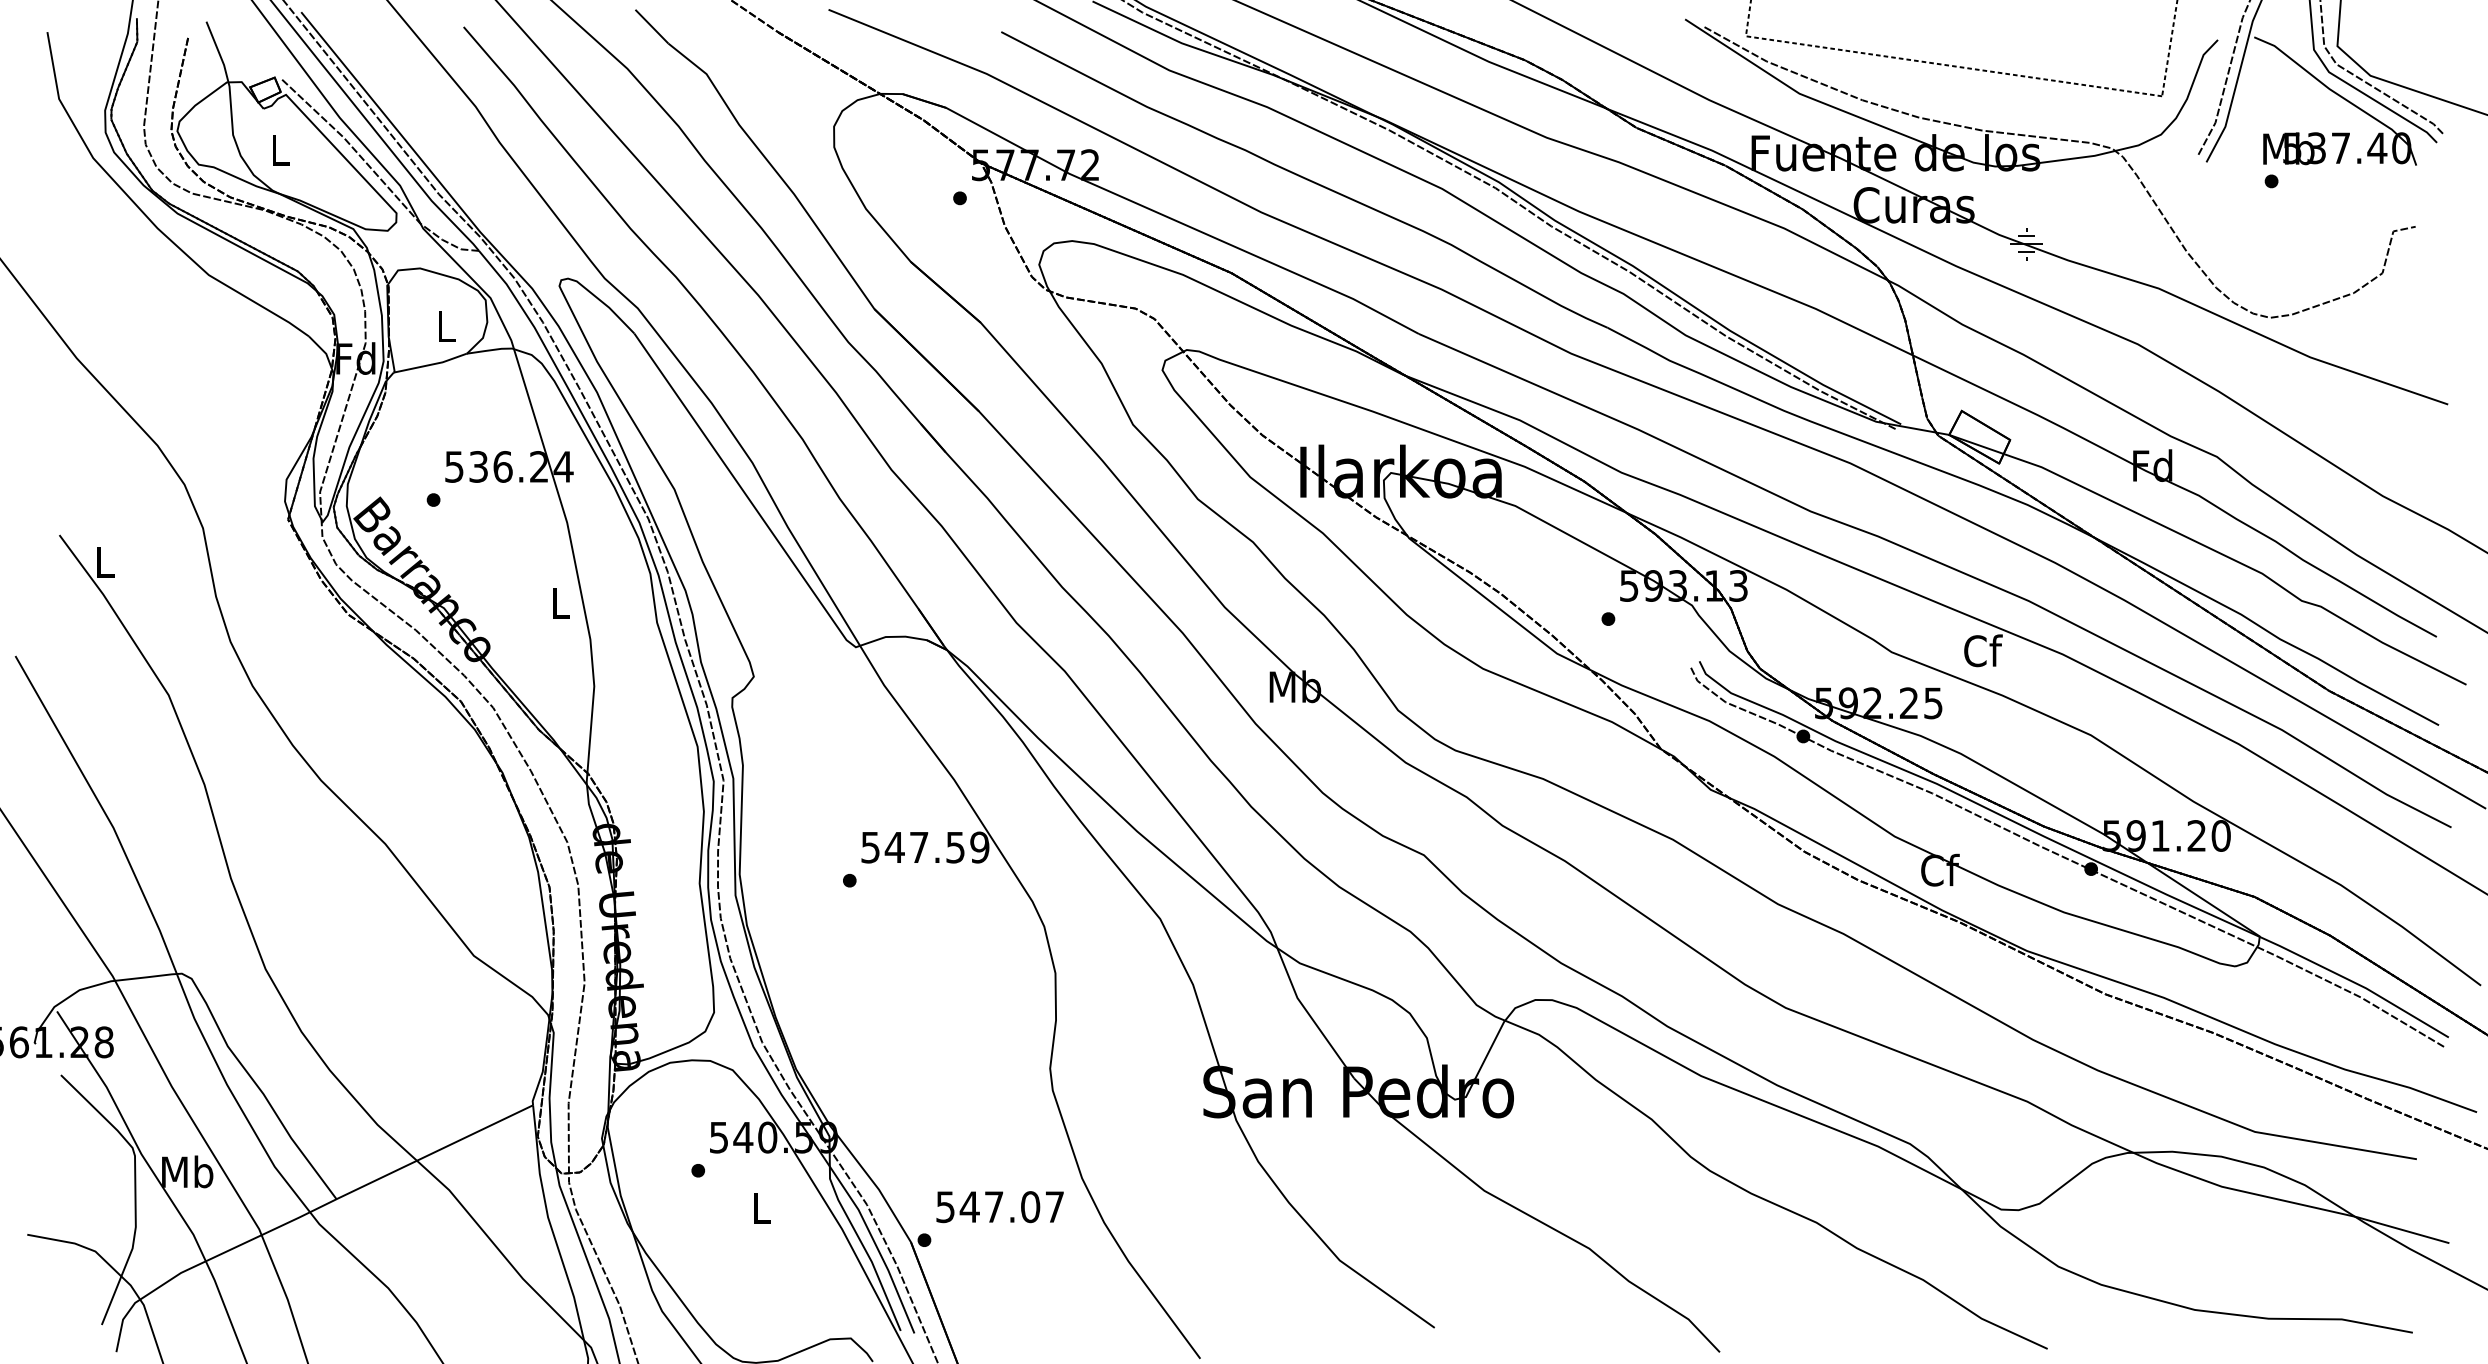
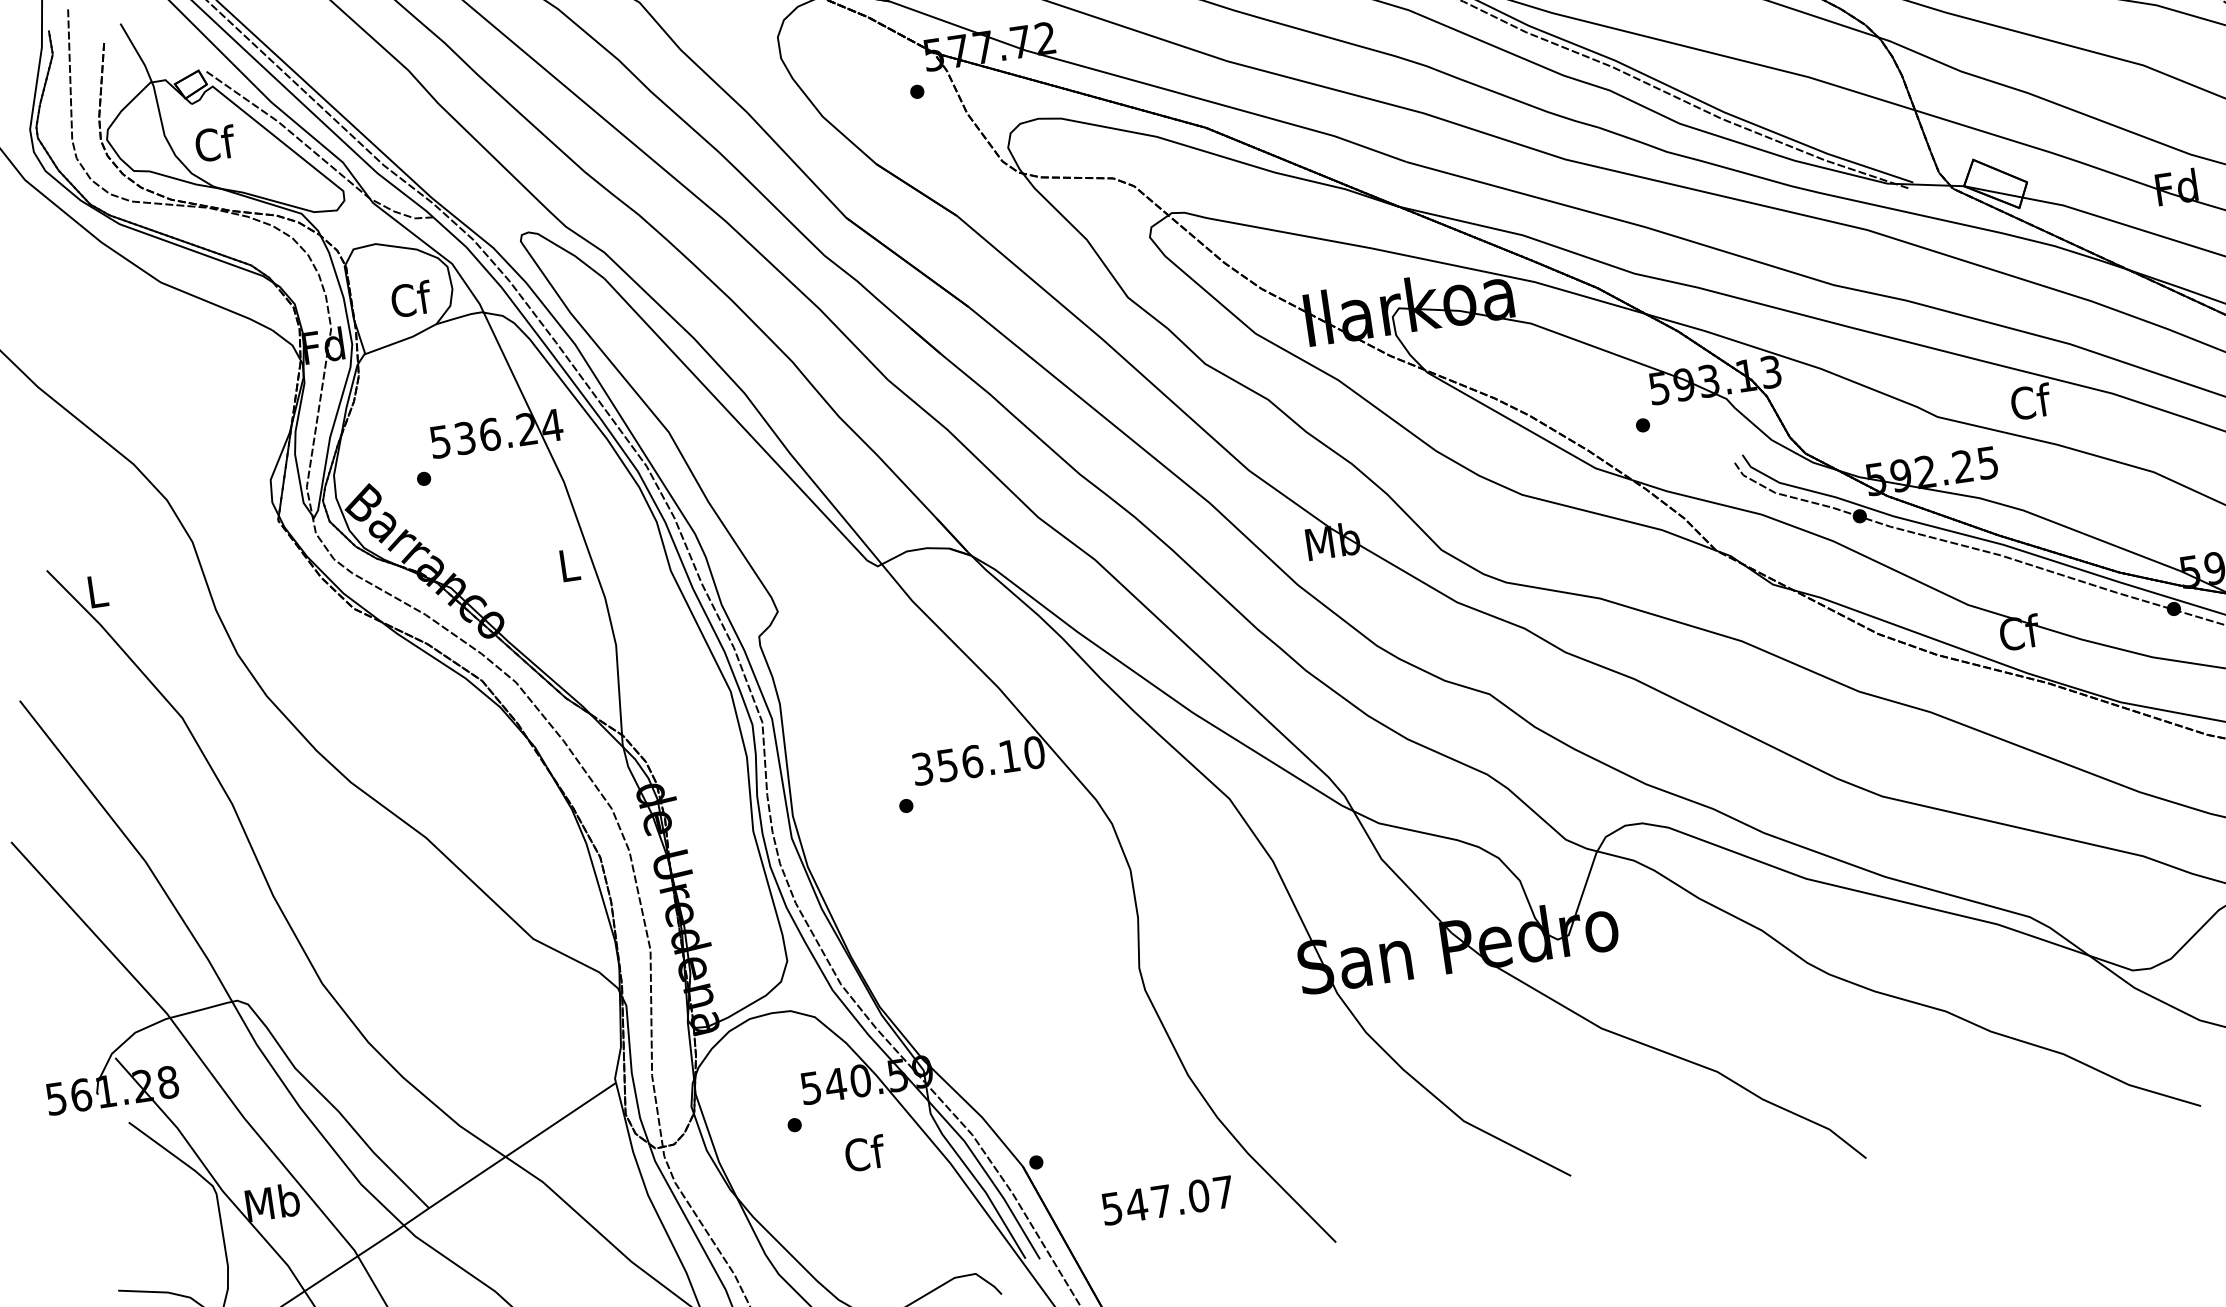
text: (280, 149) -> (215, 143), L -> Cf
text: (446, 325) -> (411, 298), L -> Cf
text: (925, 847) -> (978, 760), 547.59 -> 356.10
text: (761, 1207) -> (864, 1153), L -> Cf
text: (999, 1207) -> (1167, 1201), moved

